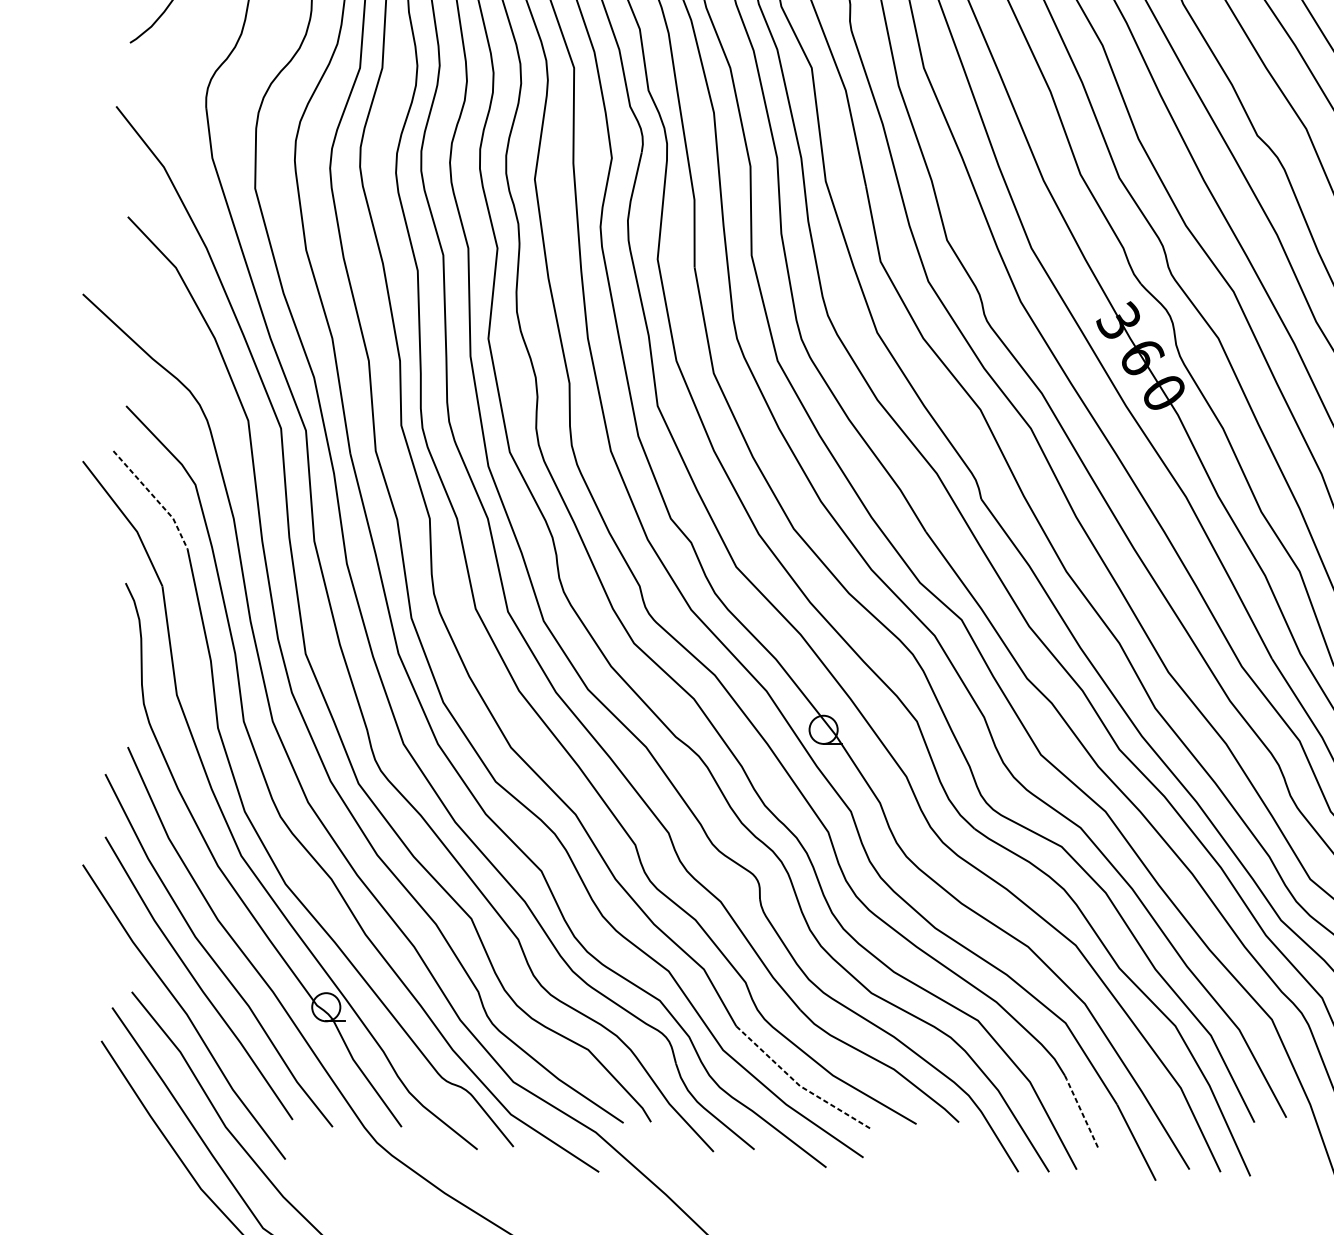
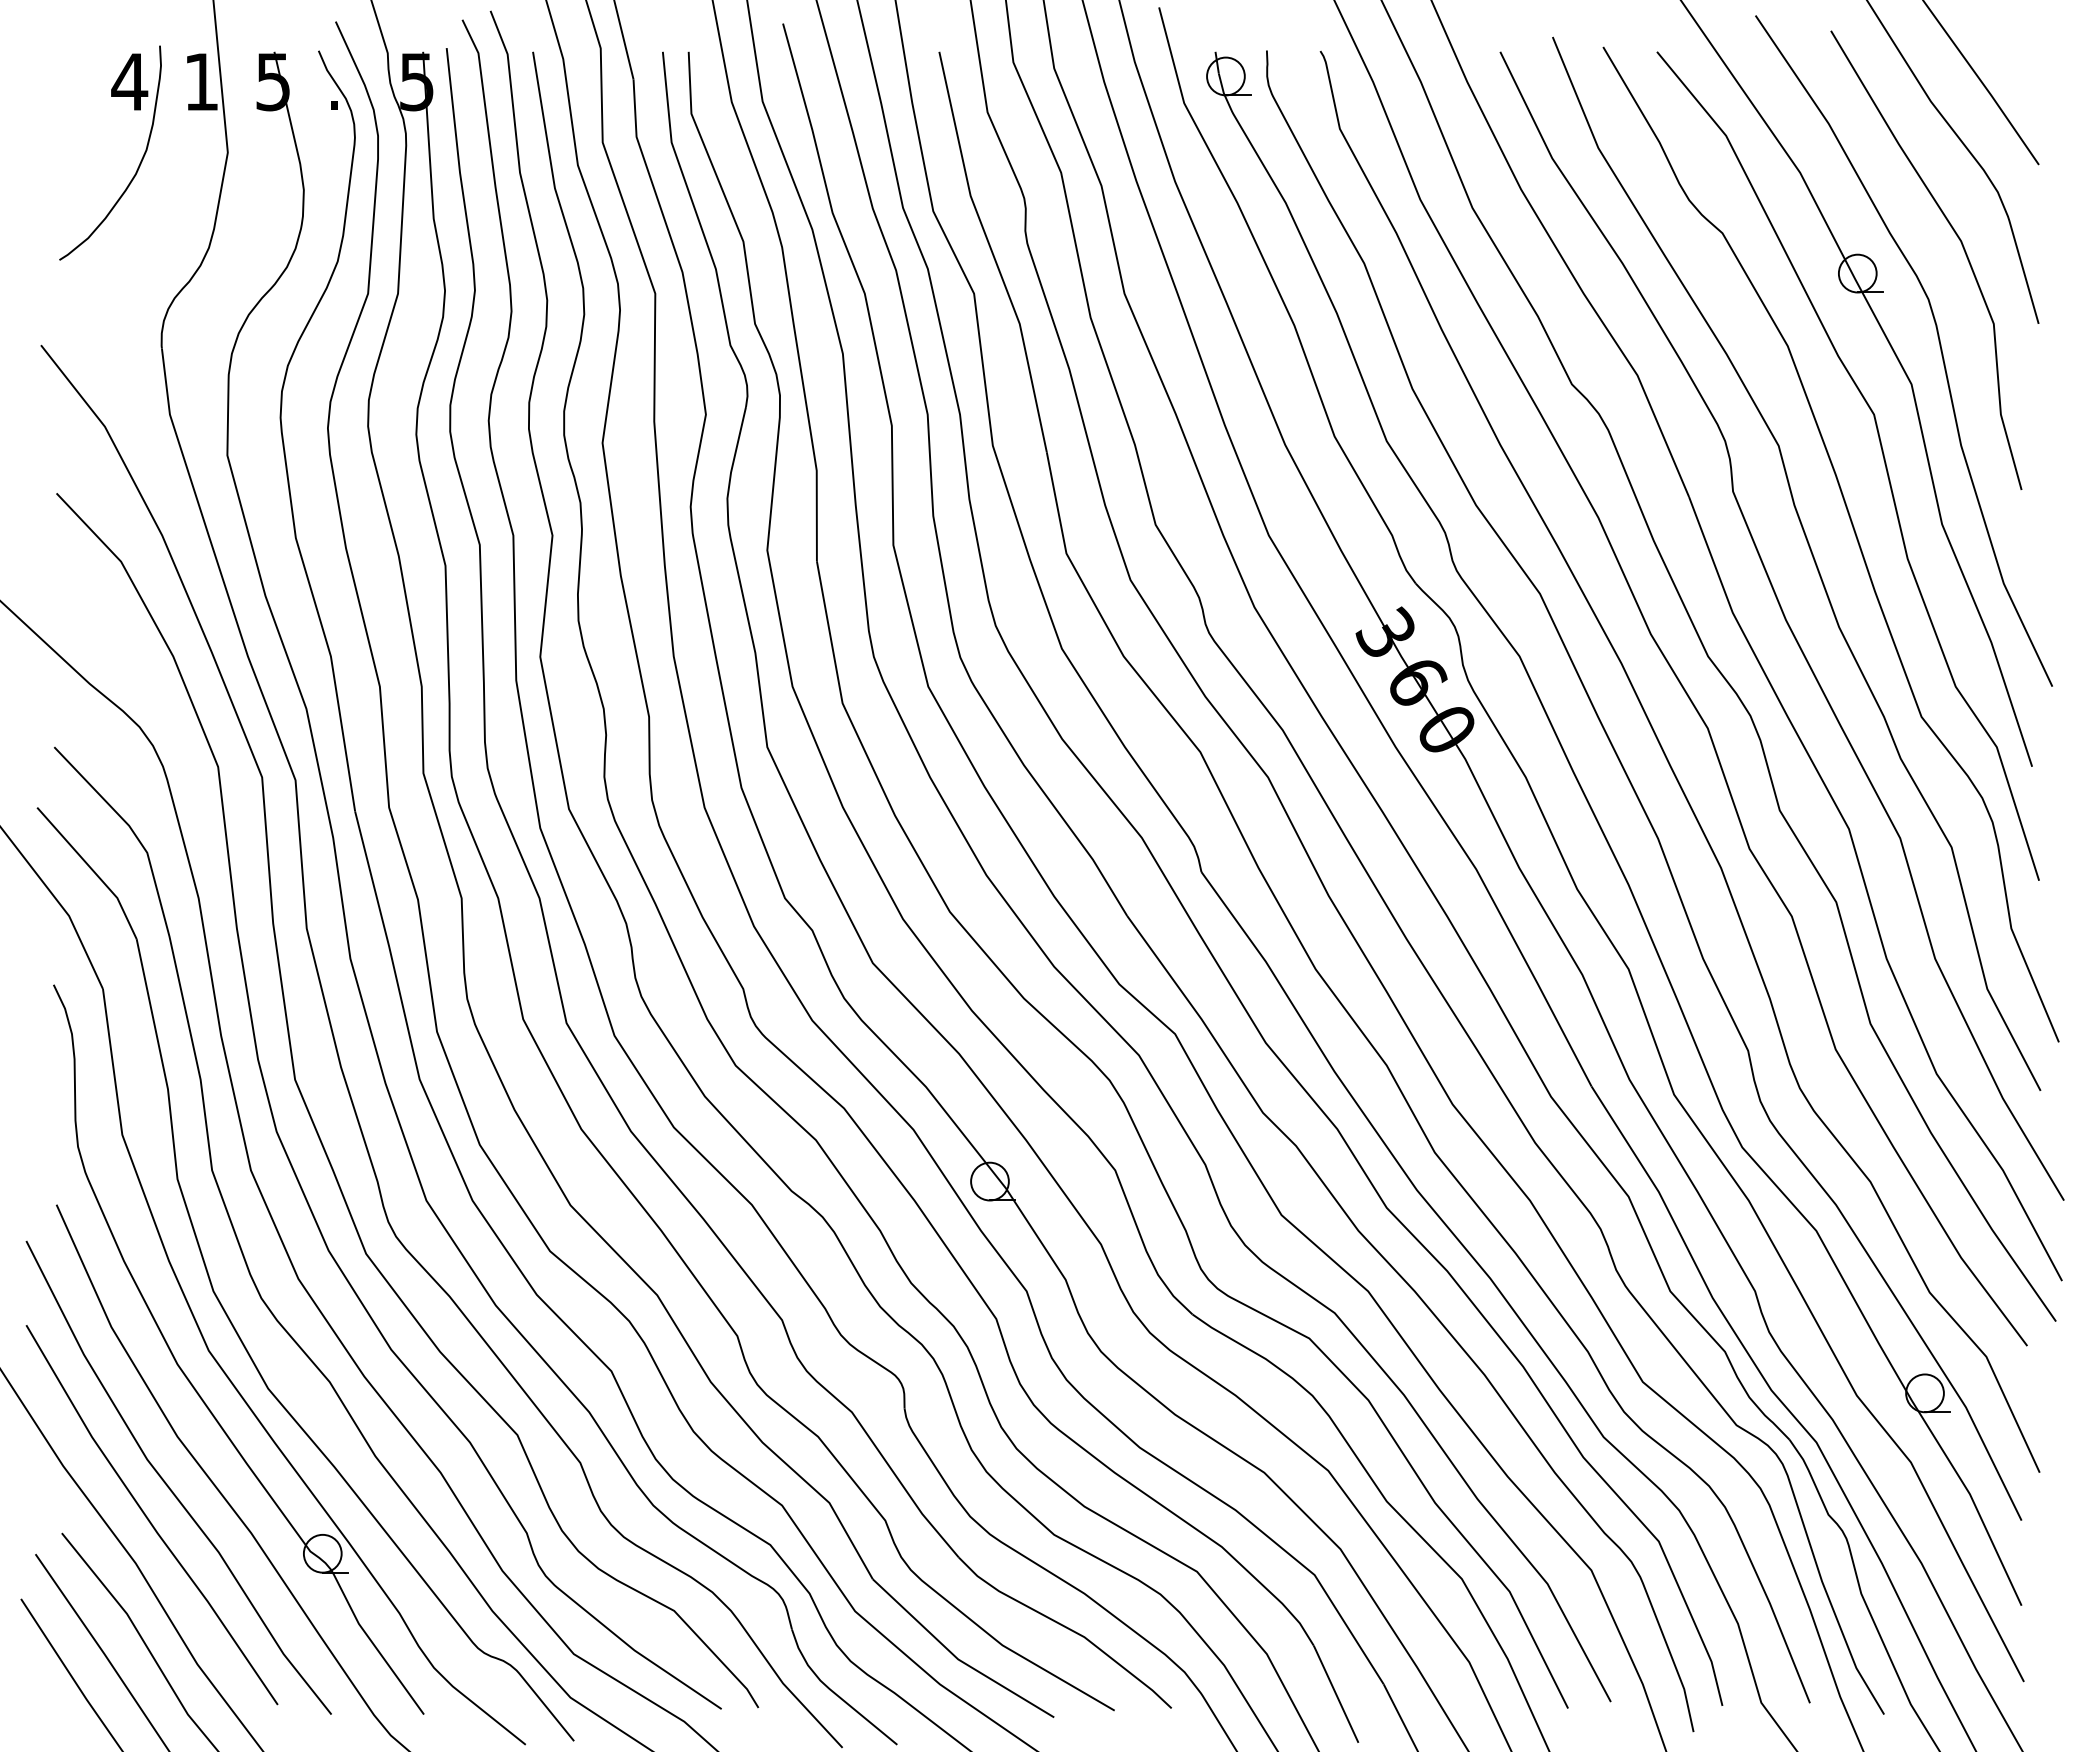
line: (154, 497) -> (92, 870), dashed -> solid
line: (798, 1085) -> (956, 1658), dashed -> solid
line: (1081, 1112) -> (1336, 1694), dashed -> solid

